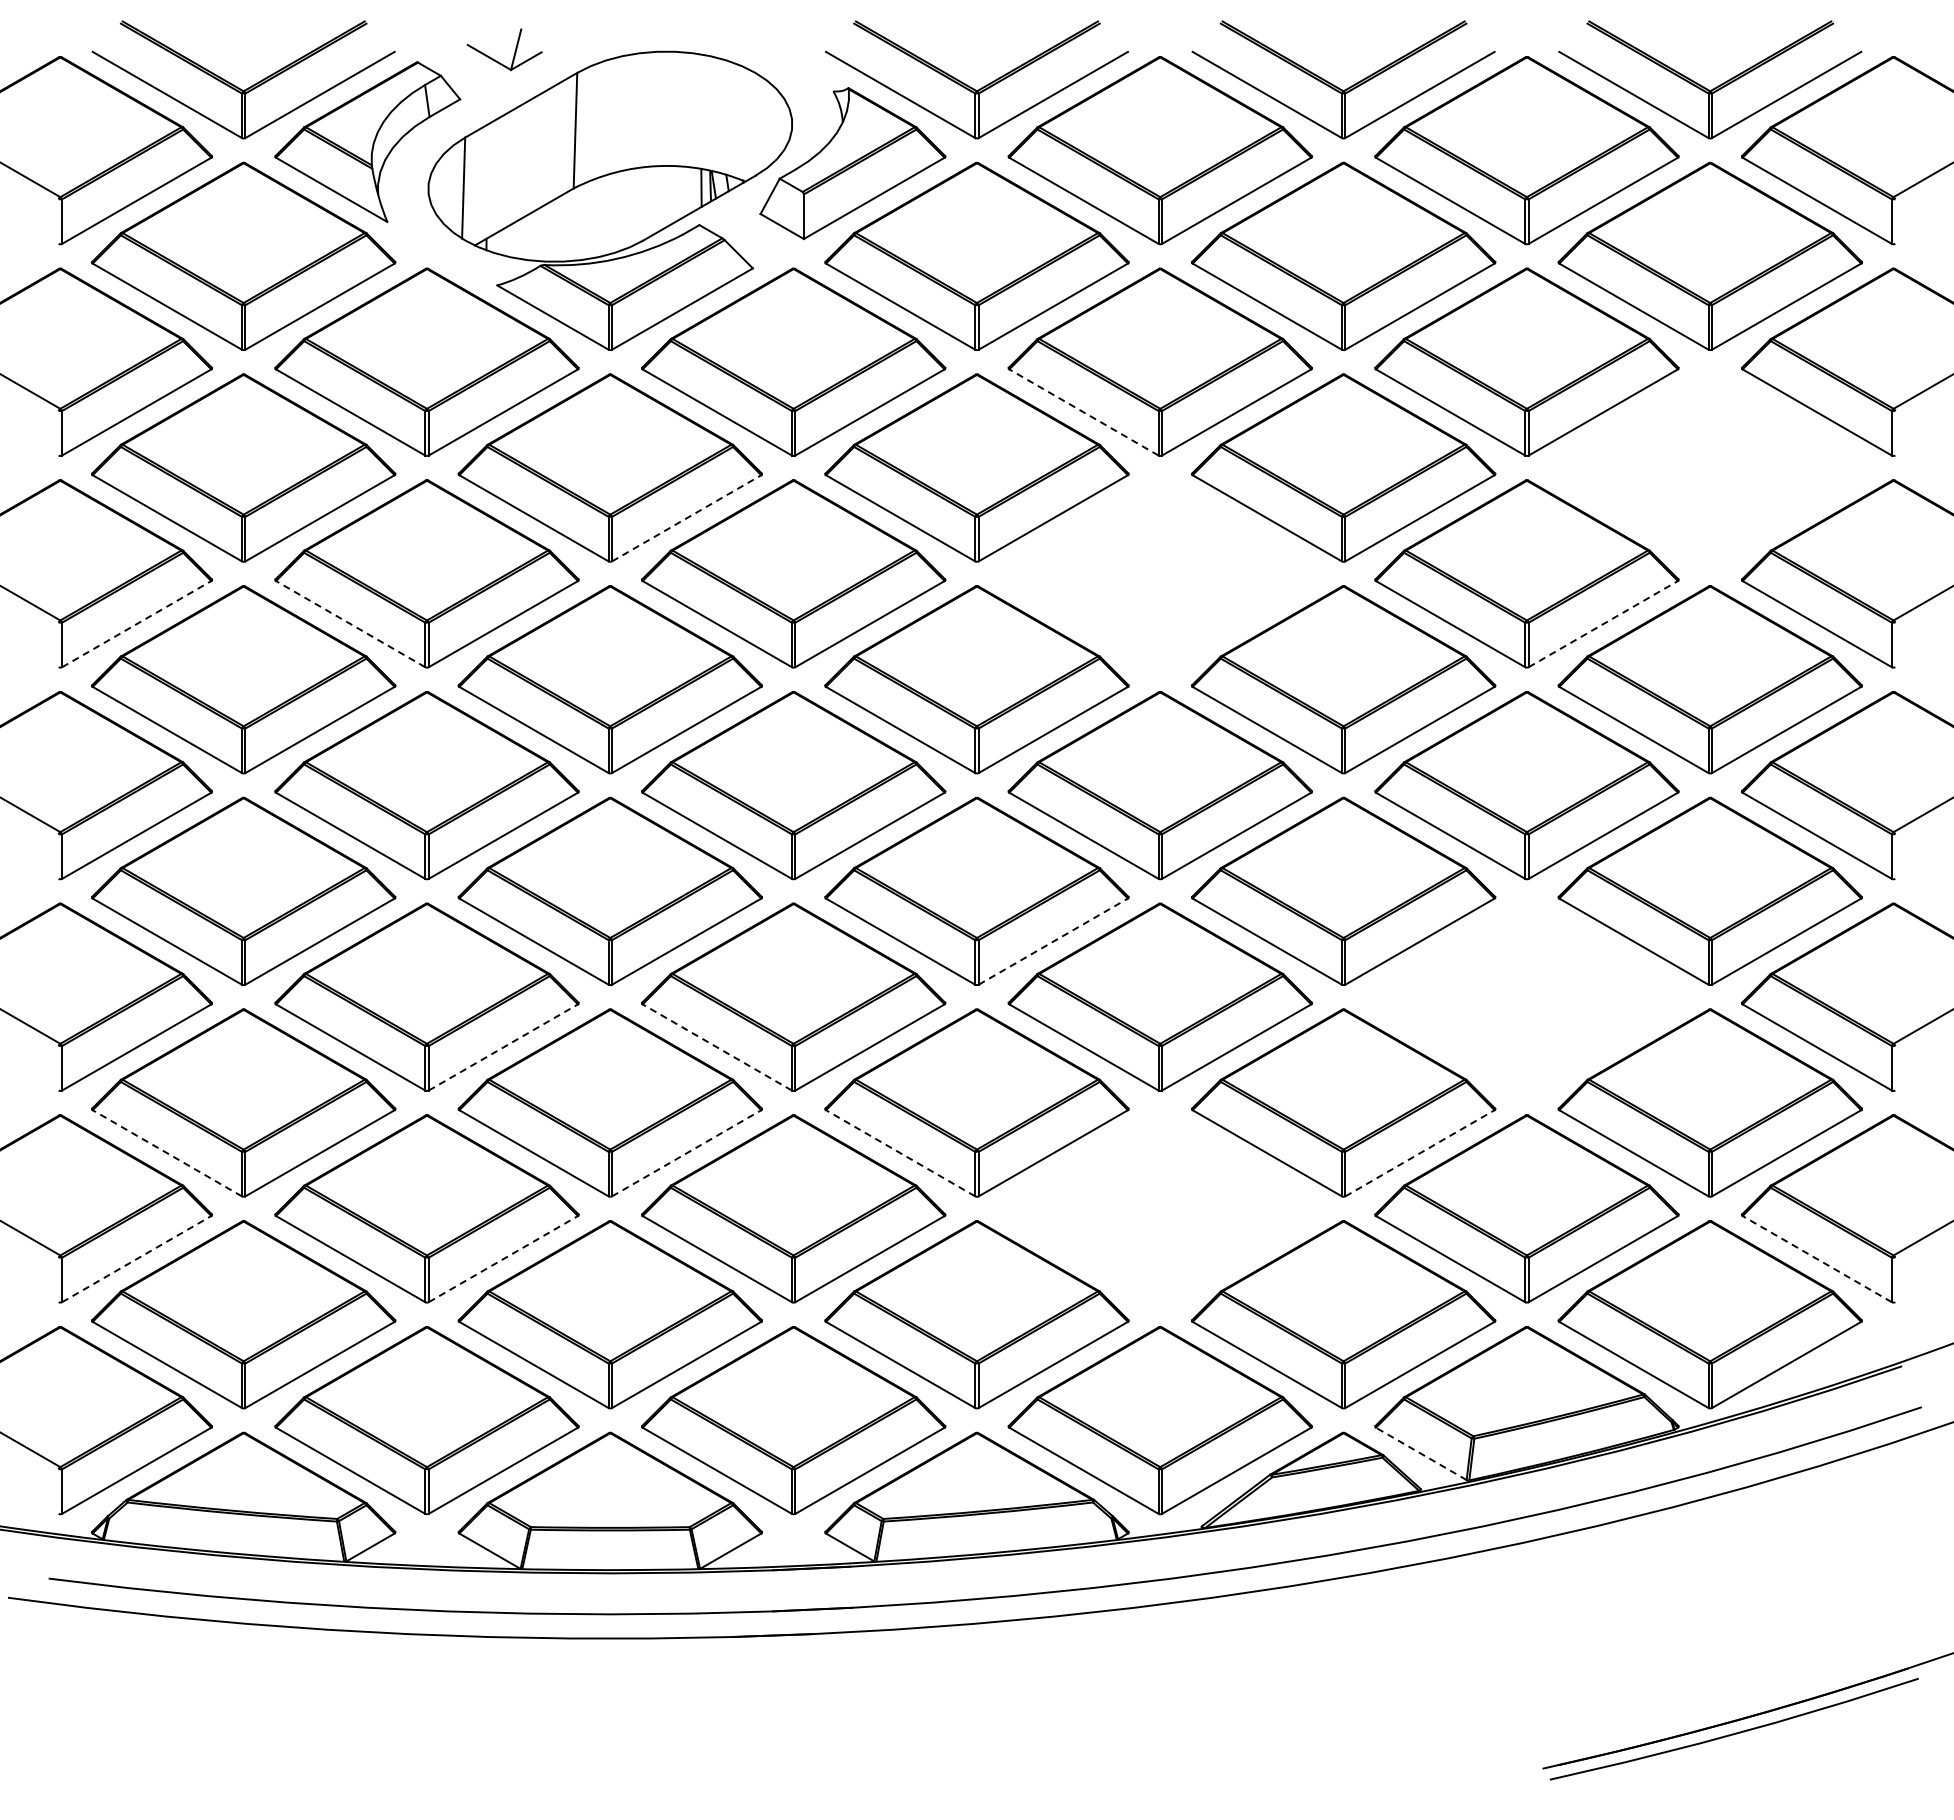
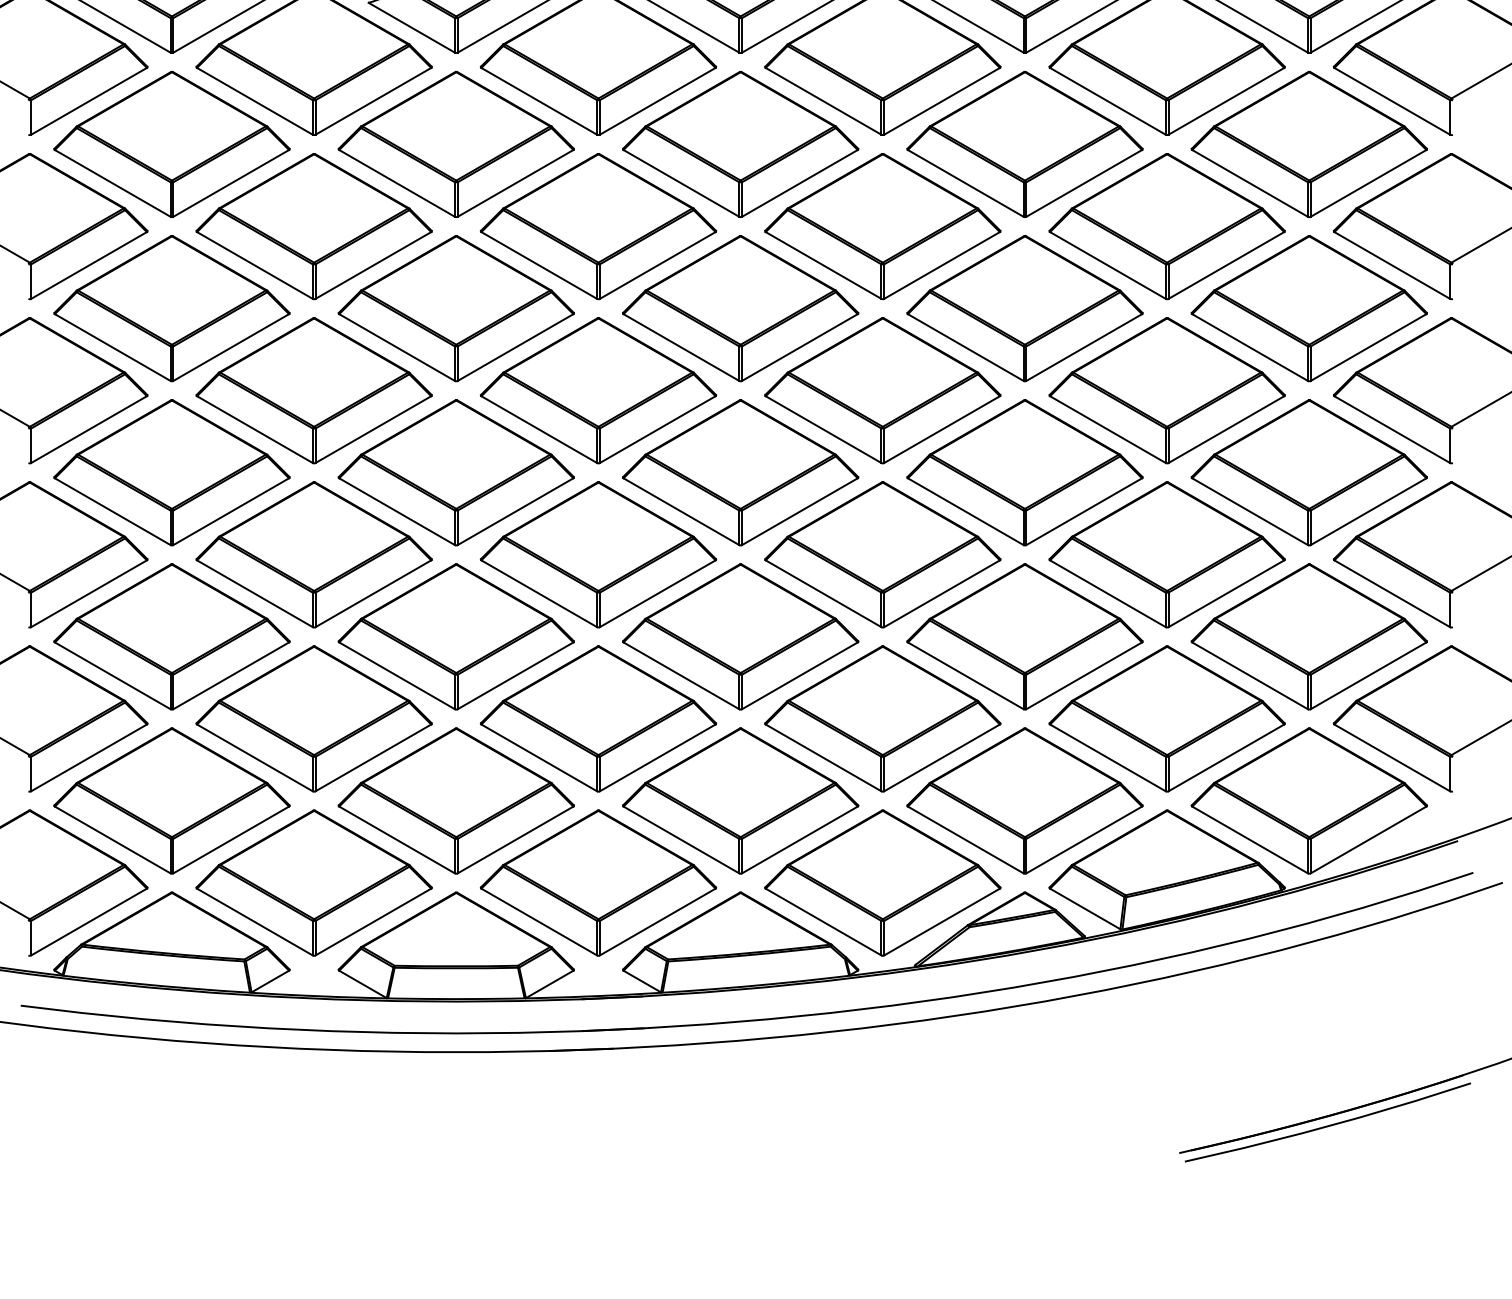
line: (1083, 412) -> (823, 101), dashed -> solid
part: (1709, 467) -> (1308, 144), added
line: (687, 518) -> (516, 183), dashed -> solid
part: (1159, 573) -> (882, 226), added
line: (137, 623) -> (89, 265), dashed -> solid
line: (350, 623) -> (254, 265), dashed -> solid
line: (1603, 623) -> (1226, 265), dashed -> solid
line: (1053, 941) -> (800, 511), dashed -> solid
part: (1526, 996) -> (1166, 554), added
line: (503, 1047) -> (373, 593), dashed -> solid
line: (716, 1047) -> (538, 593), dashed -> solid
line: (166, 1153) -> (112, 676), dashed -> solid
line: (687, 1153) -> (516, 676), dashed -> solid
line: (900, 1153) -> (681, 676), dashed -> solid
line: (1420, 1153) -> (1084, 676), dashed -> solid
part: (1159, 1208) -> (882, 718), added
line: (137, 1258) -> (89, 757), dashed -> solid
line: (503, 1258) -> (373, 757), dashed -> solid
line: (1816, 1258) -> (1391, 757), dashed -> solid
line: (1420, 1453) -> (1084, 908), dashed -> solid

